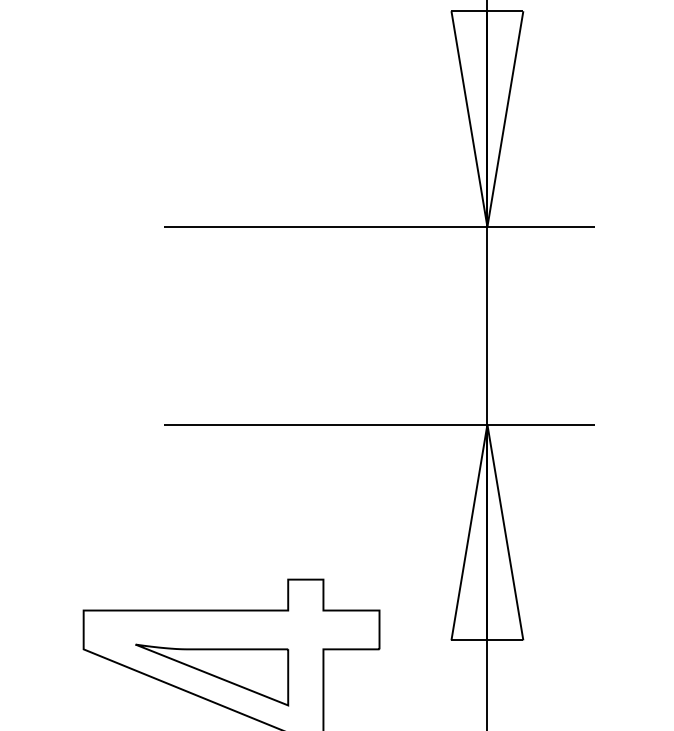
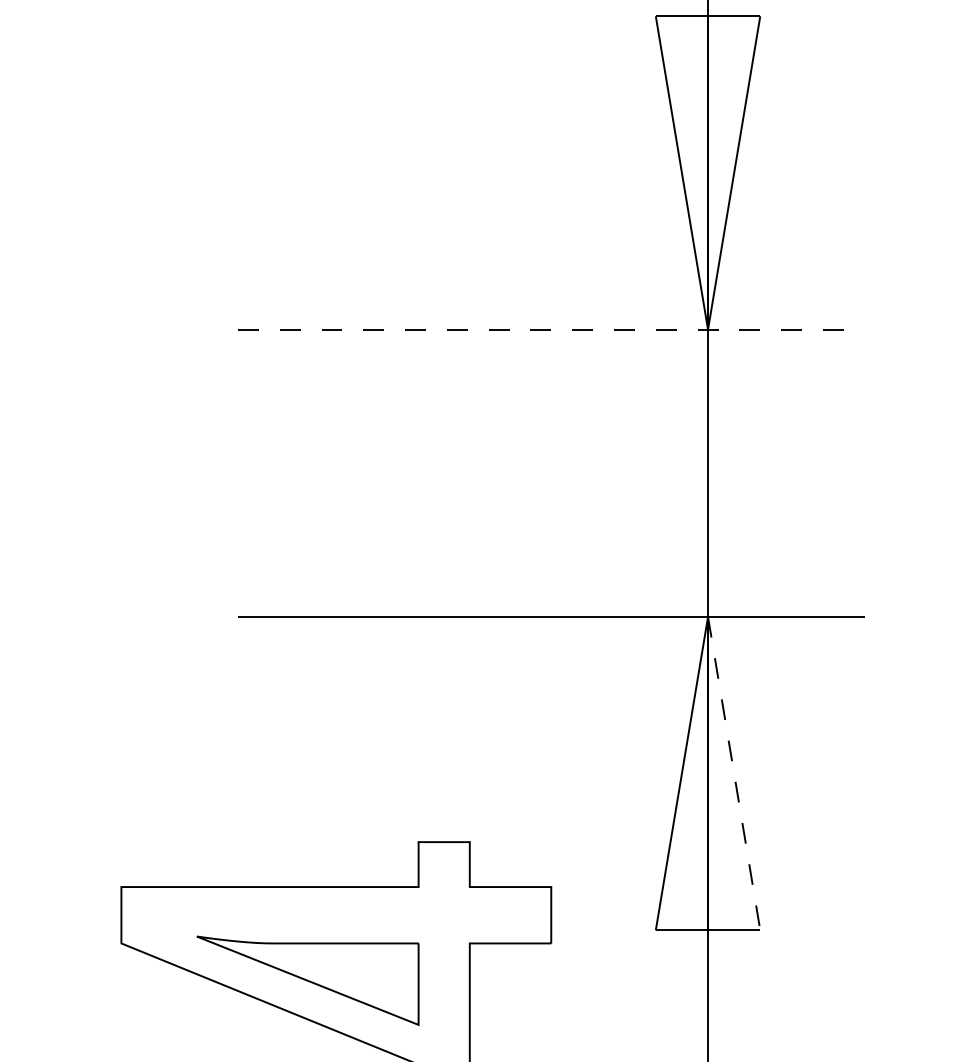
line: (379, 226) -> (551, 329), solid -> dashed
line: (505, 532) -> (734, 773), solid -> dashed

